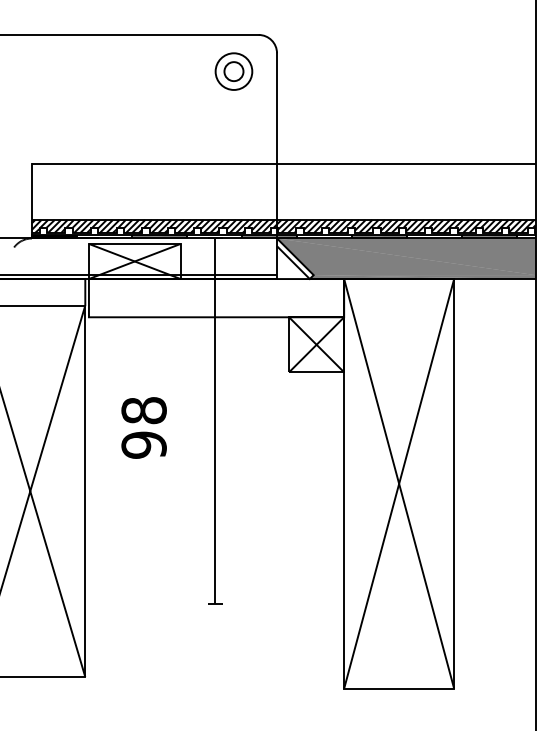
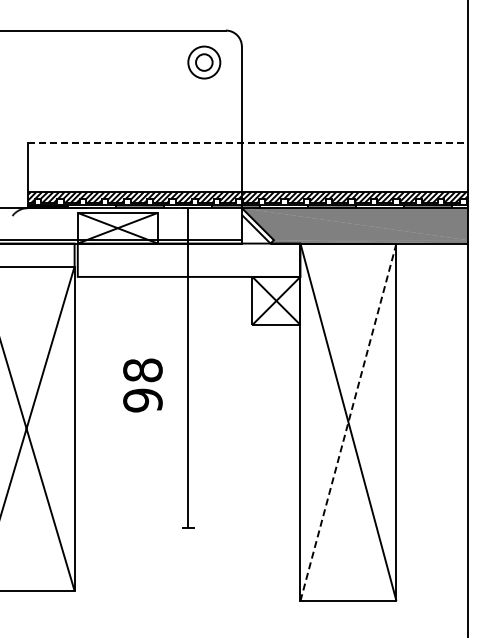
line: (283, 164) -> (247, 143), solid -> dashed
text: (143, 427) -> (142, 385), moved
line: (399, 482) -> (348, 421), solid -> dashed

